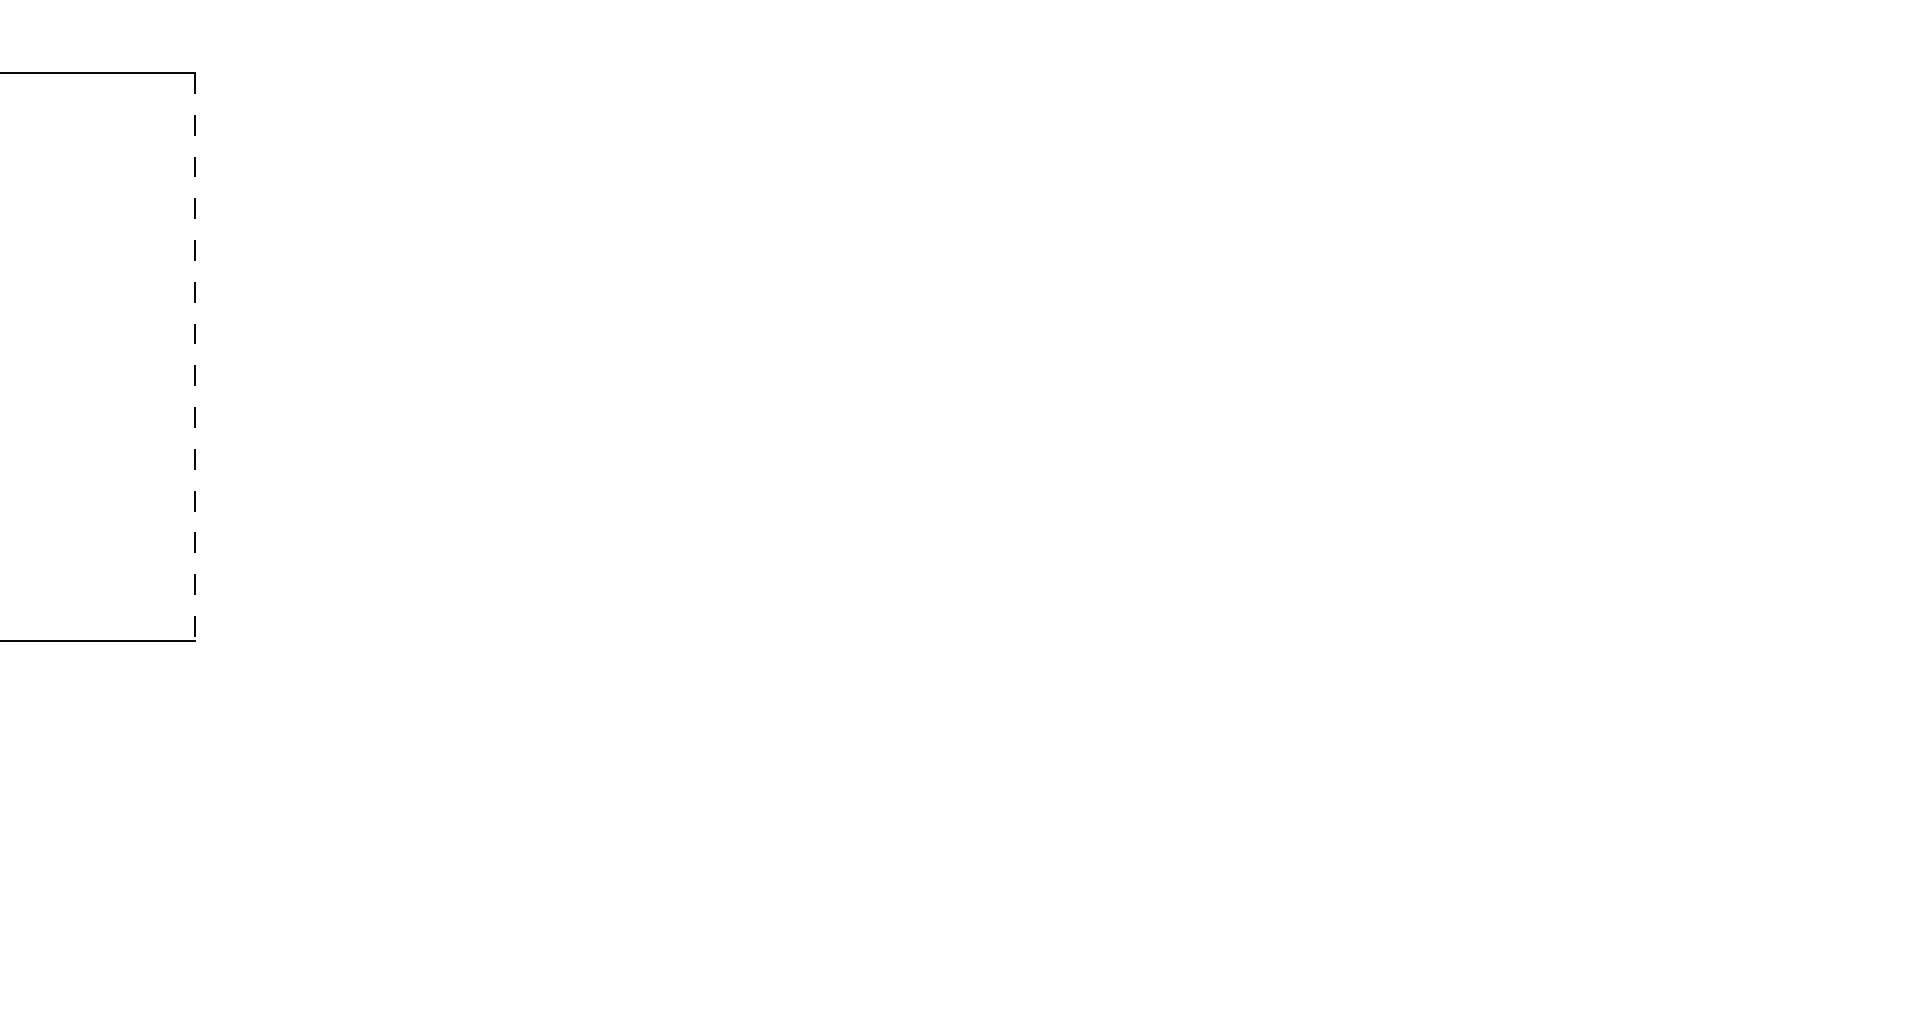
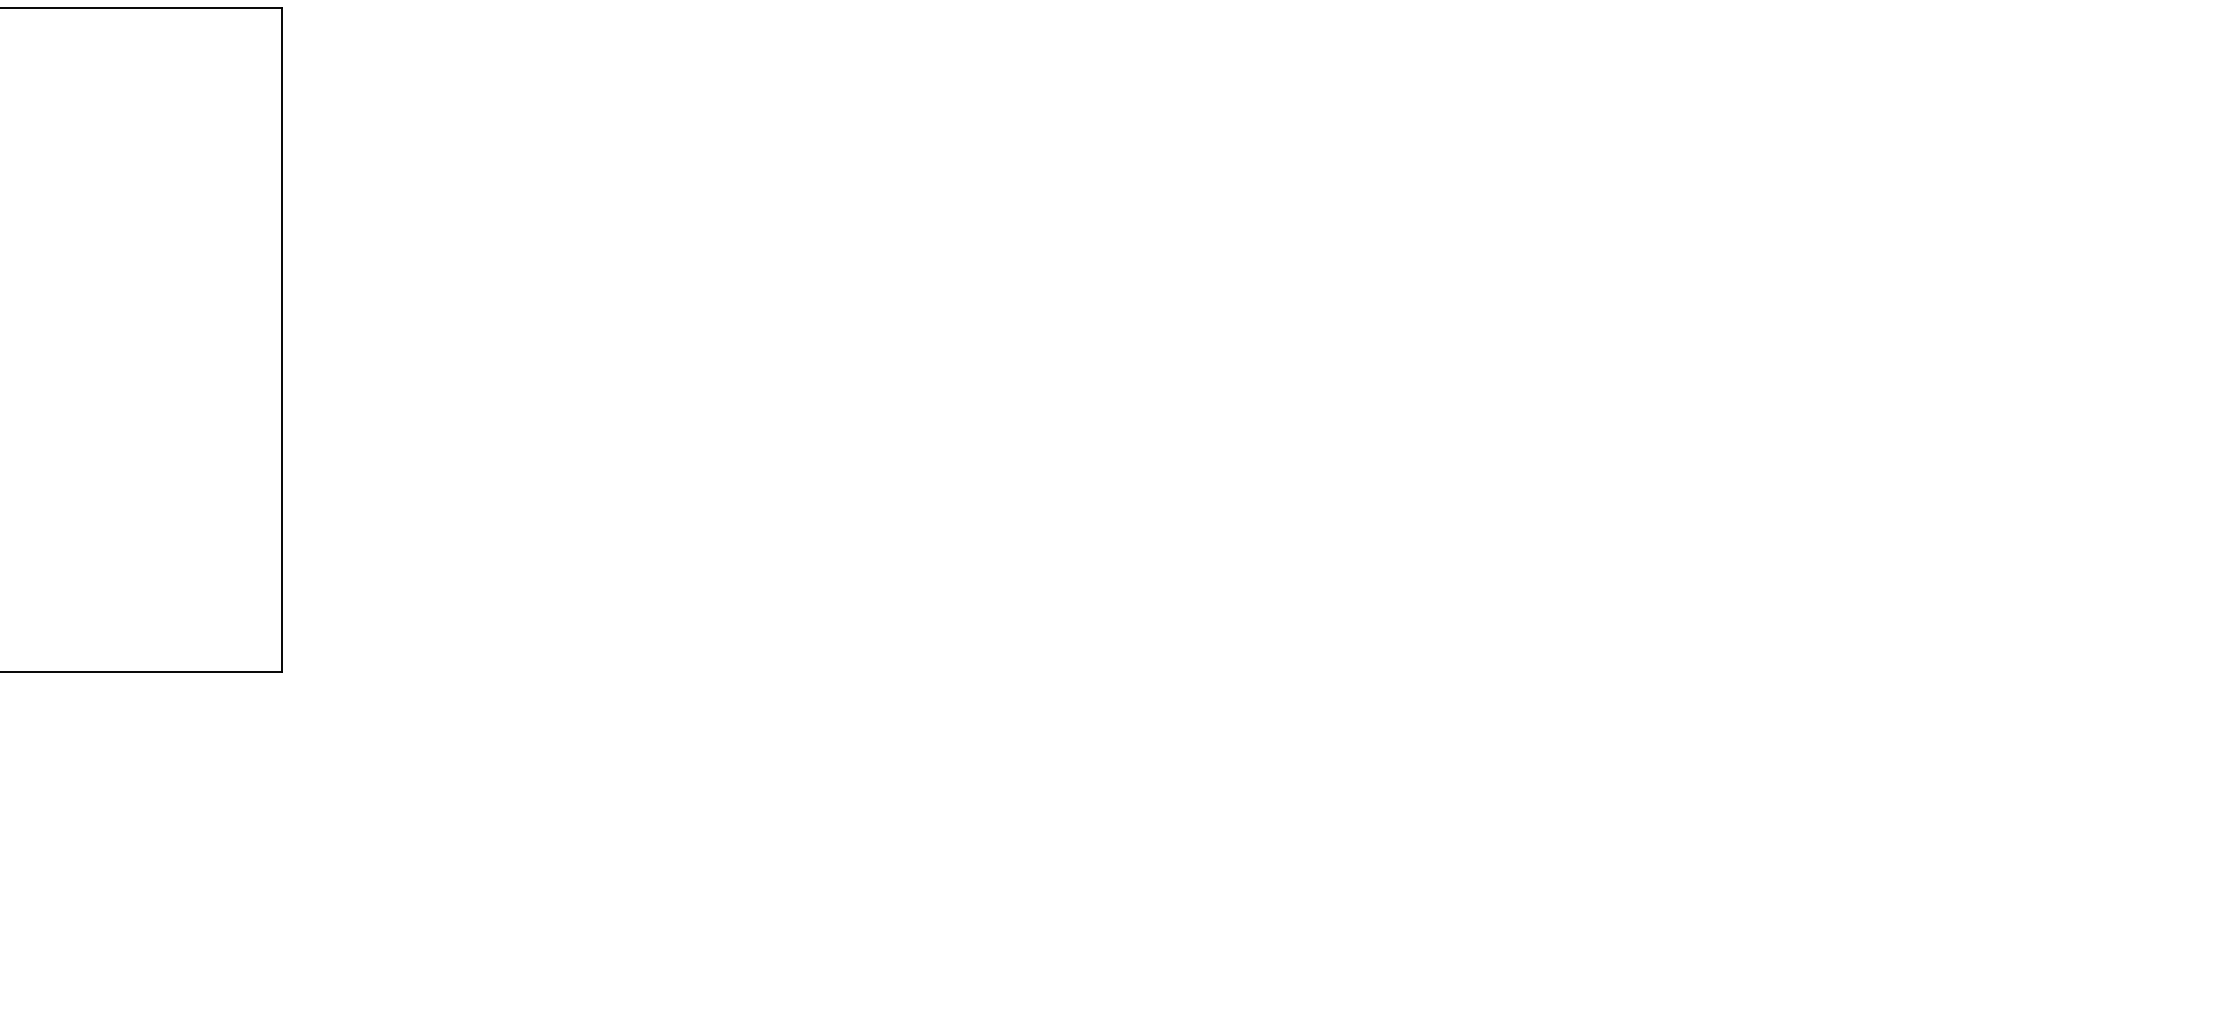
line: (195, 357) -> (282, 340), dashed -> solid

